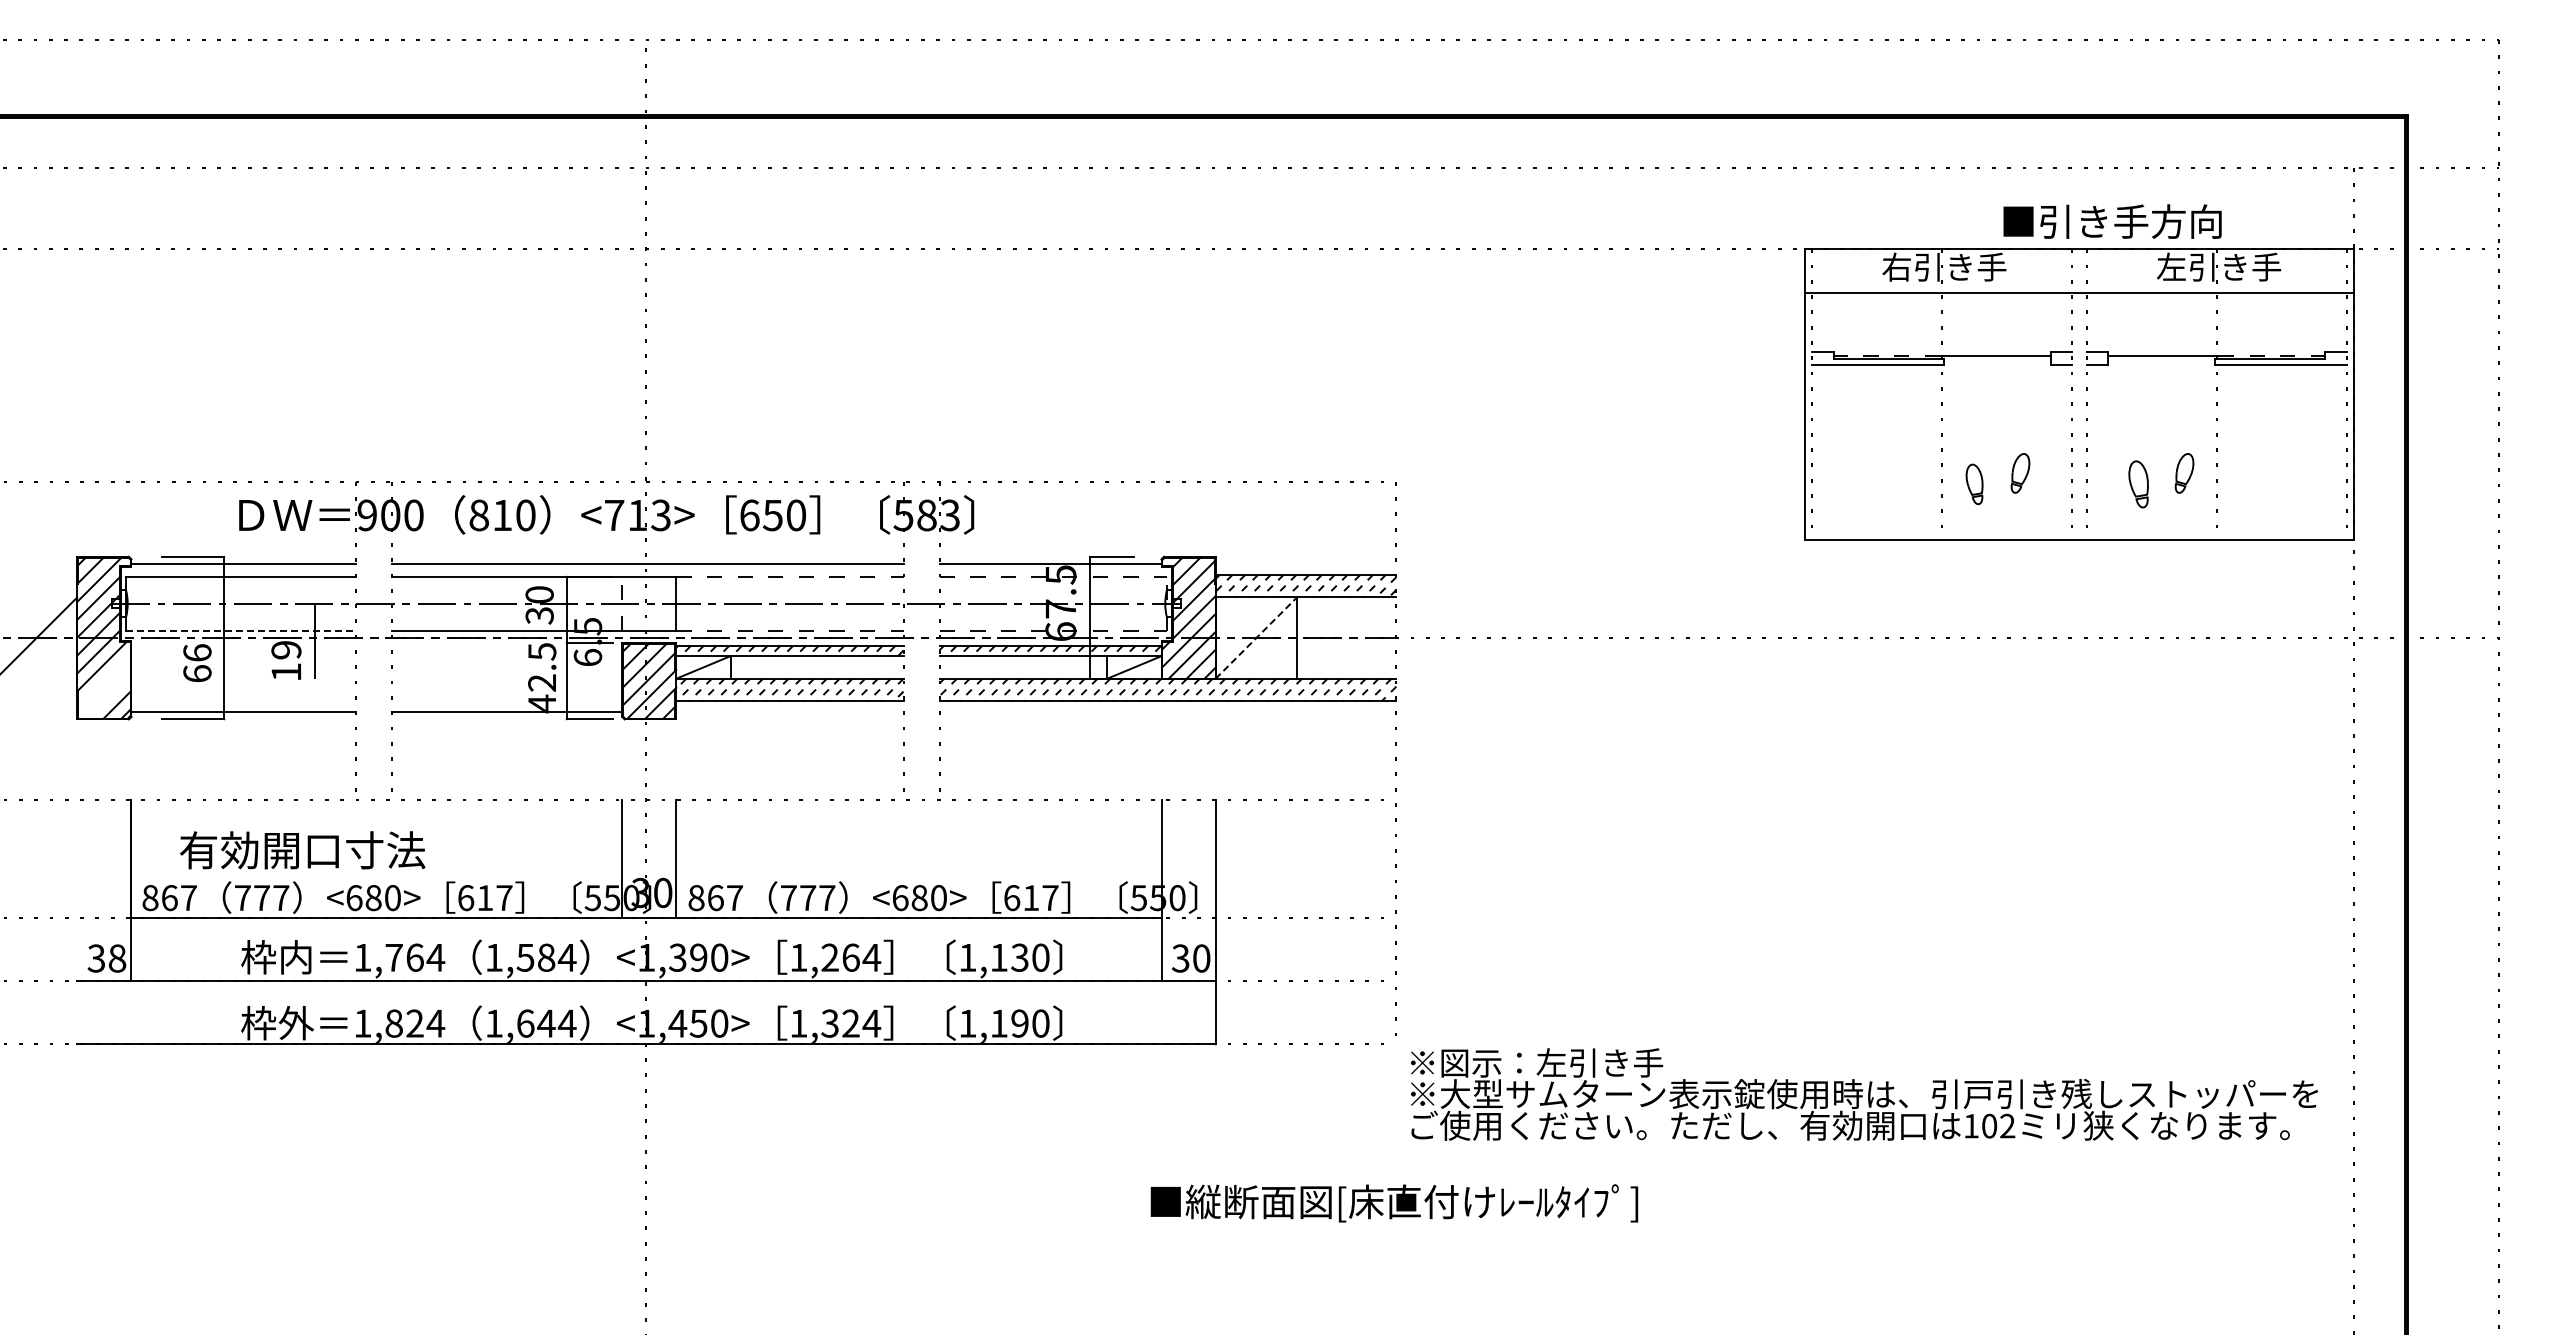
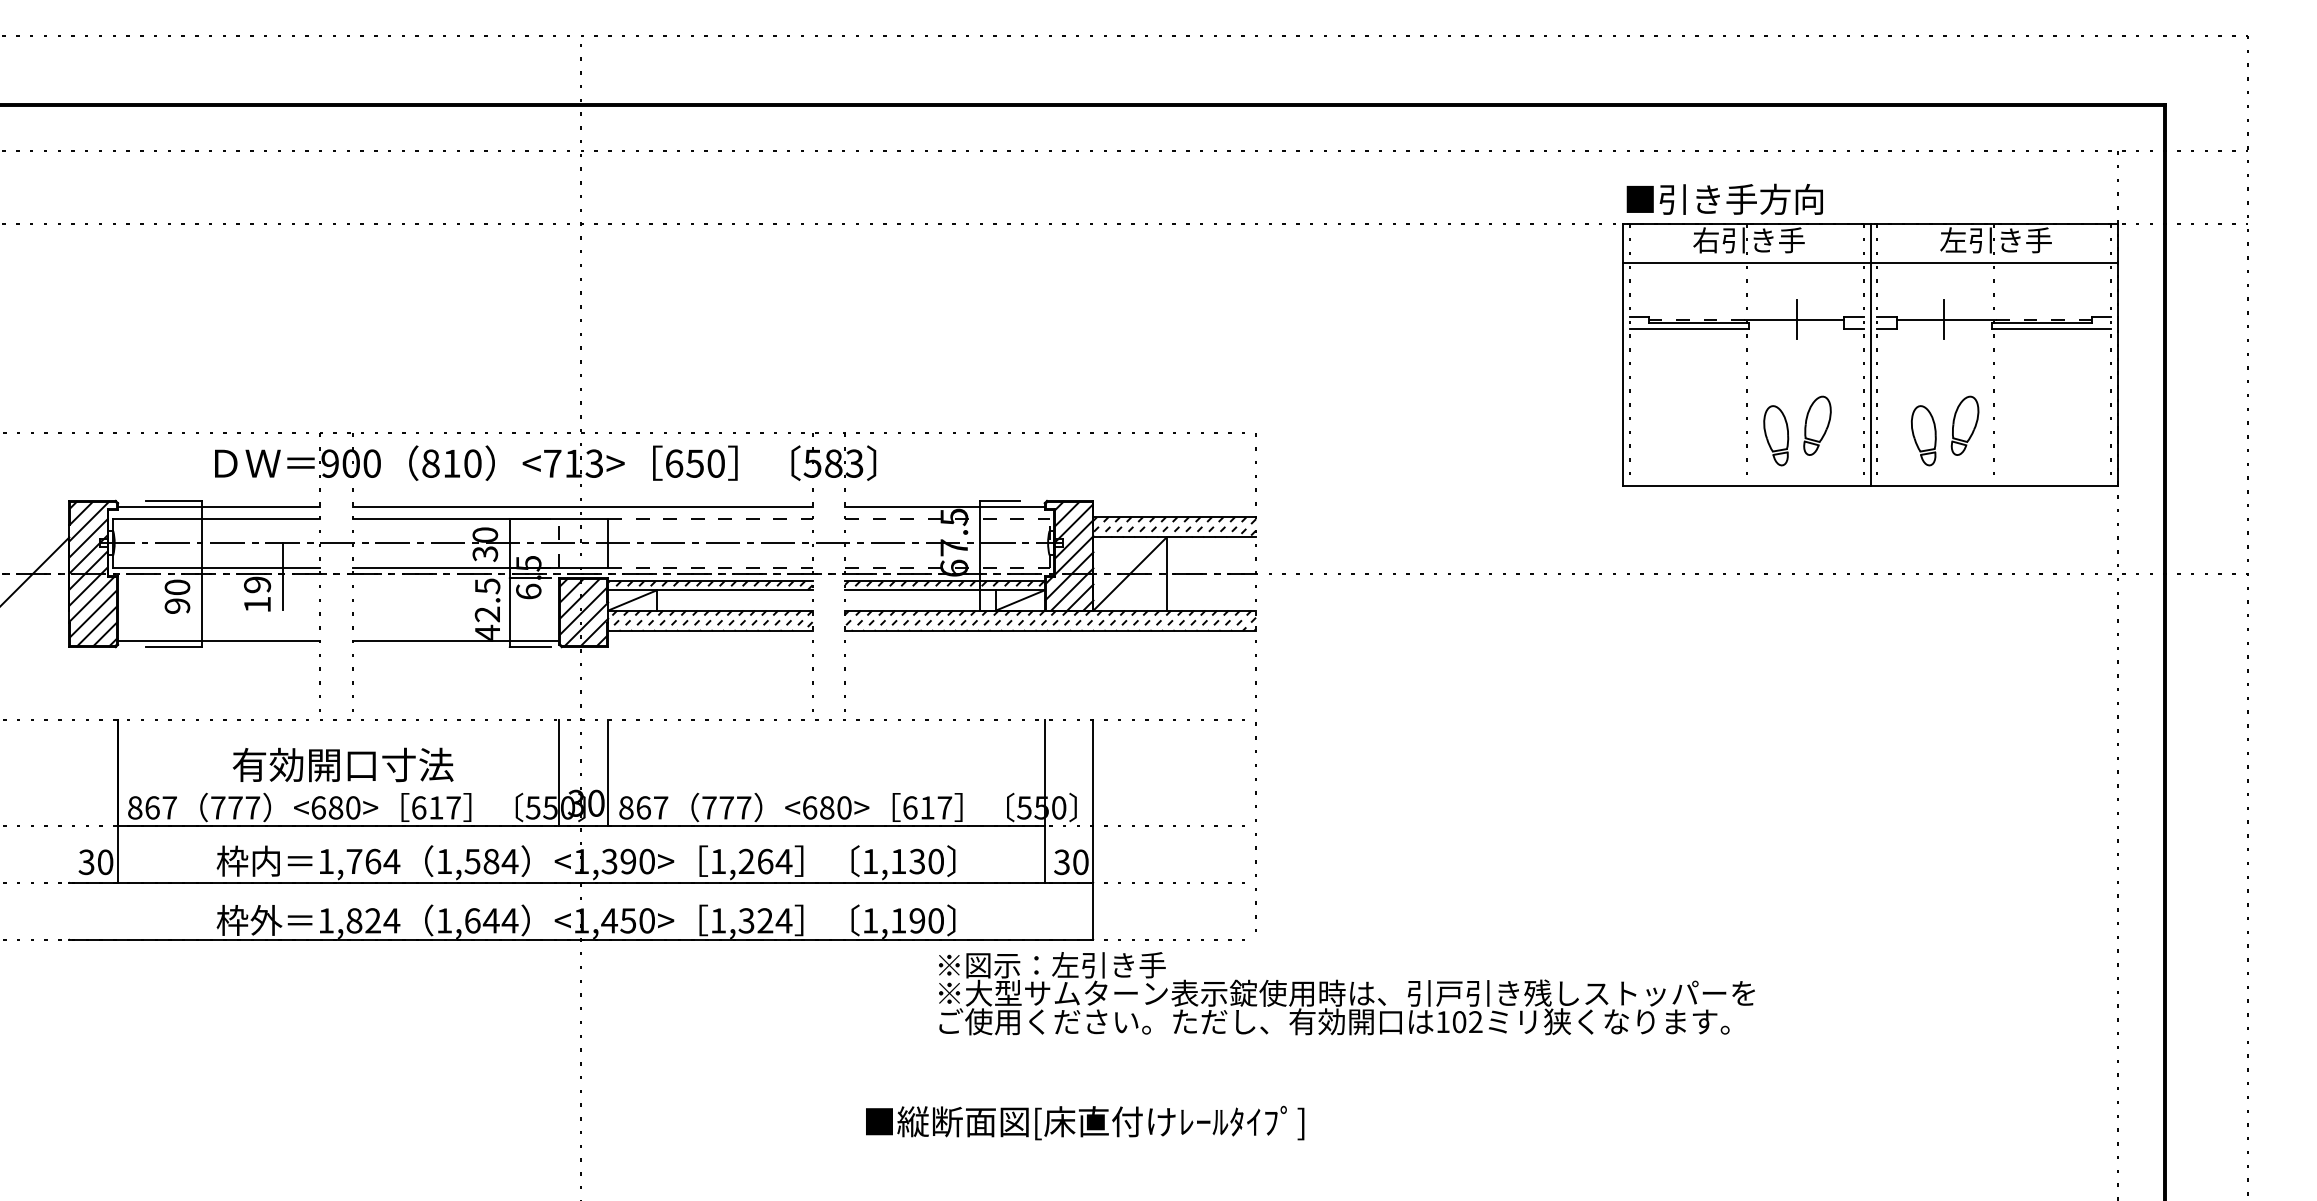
text: (2112, 221) -> (1724, 199), moved
line: (1997, 355) -> (1796, 319), added
line: (2161, 355) -> (1944, 319), added
line: (2079, 394) -> (1870, 354), added
part: (2020, 473) -> (1817, 425), size x1.67
part: (2184, 473) -> (1964, 425), size x1.67
part: (1974, 484) -> (1776, 435), size x1.67
part: (2138, 484) -> (1923, 435), size x1.43
line: (241, 630) -> (217, 567), dashed -> solid
line: (1256, 637) -> (1130, 573), dashed -> solid
text: (197, 663) -> (177, 596), 66 -> 90
line: (104, 681) -> (93, 613), added
line: (107, 695) -> (96, 625), added
text: (302, 850) -> (343, 765), moved
text: (117, 958) -> (105, 862), 38 -> 30
text: (1864, 1094) -> (1346, 993), moved
text: (1394, 1203) -> (1085, 1123), moved

